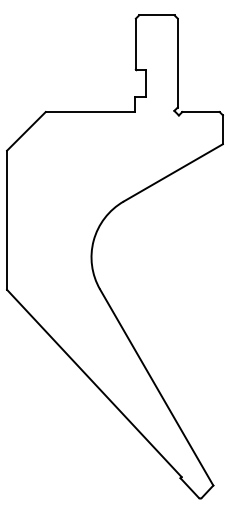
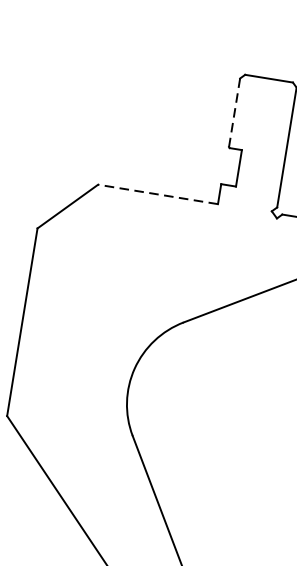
line: (135, 44) -> (233, 113), solid -> dashed
line: (89, 112) -> (157, 194), solid -> dashed

